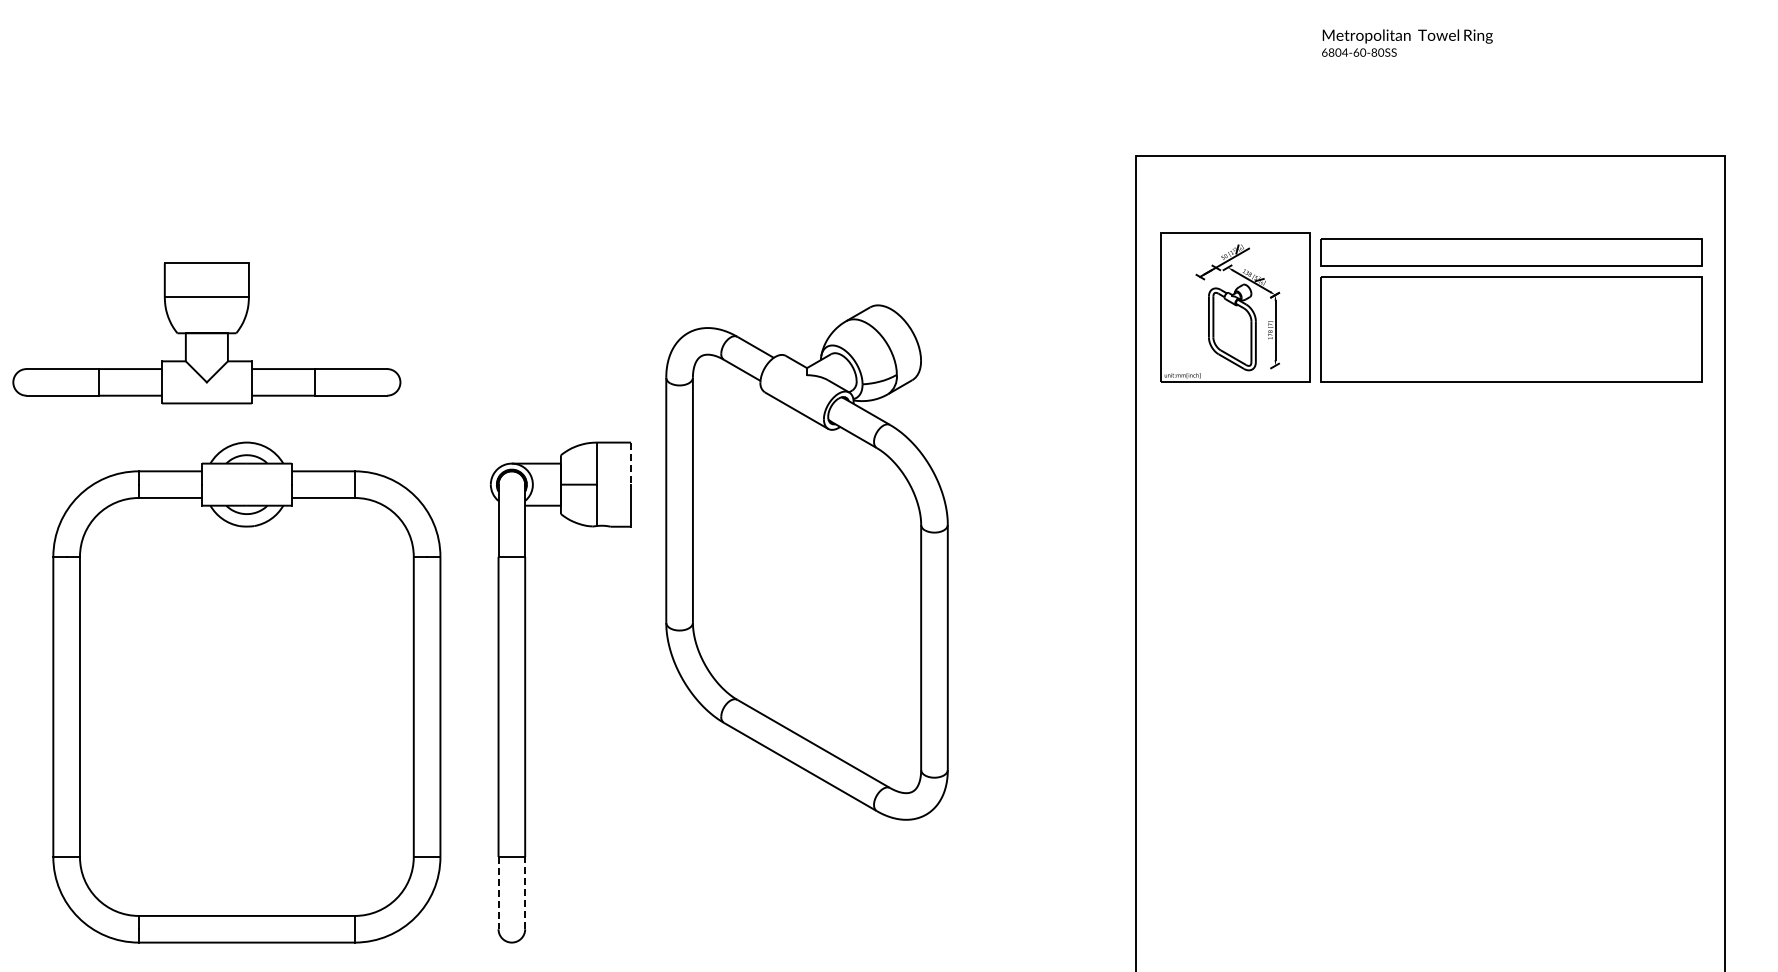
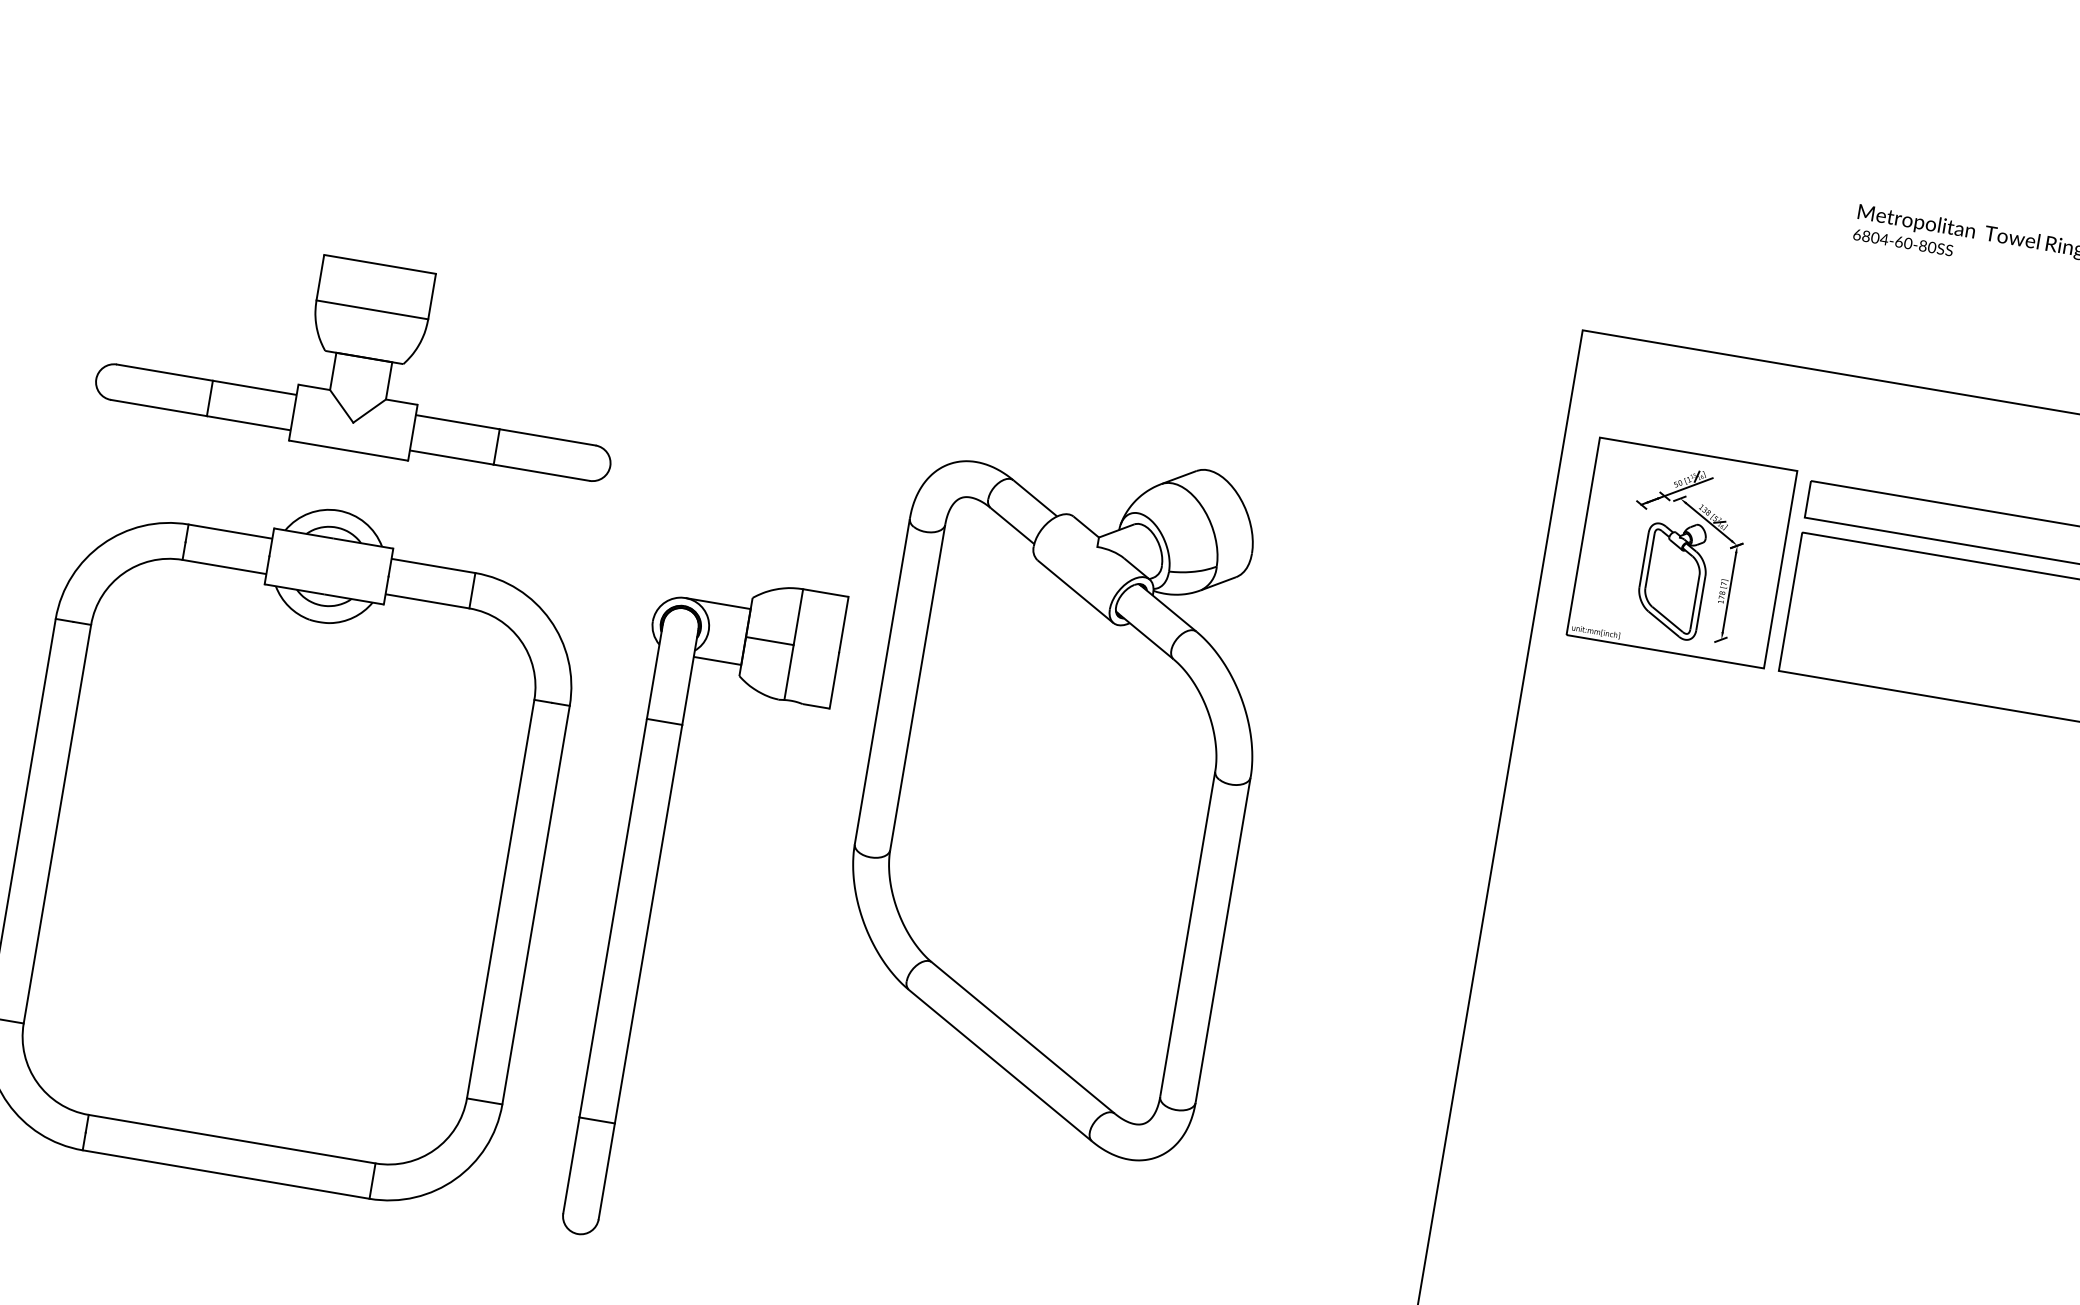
part: (206, 333) -> (363, 357), moved
line: (631, 464) -> (844, 626), dashed -> solid
line: (525, 892) -> (607, 1170), dashed -> solid
line: (498, 893) -> (571, 1165), dashed -> solid

